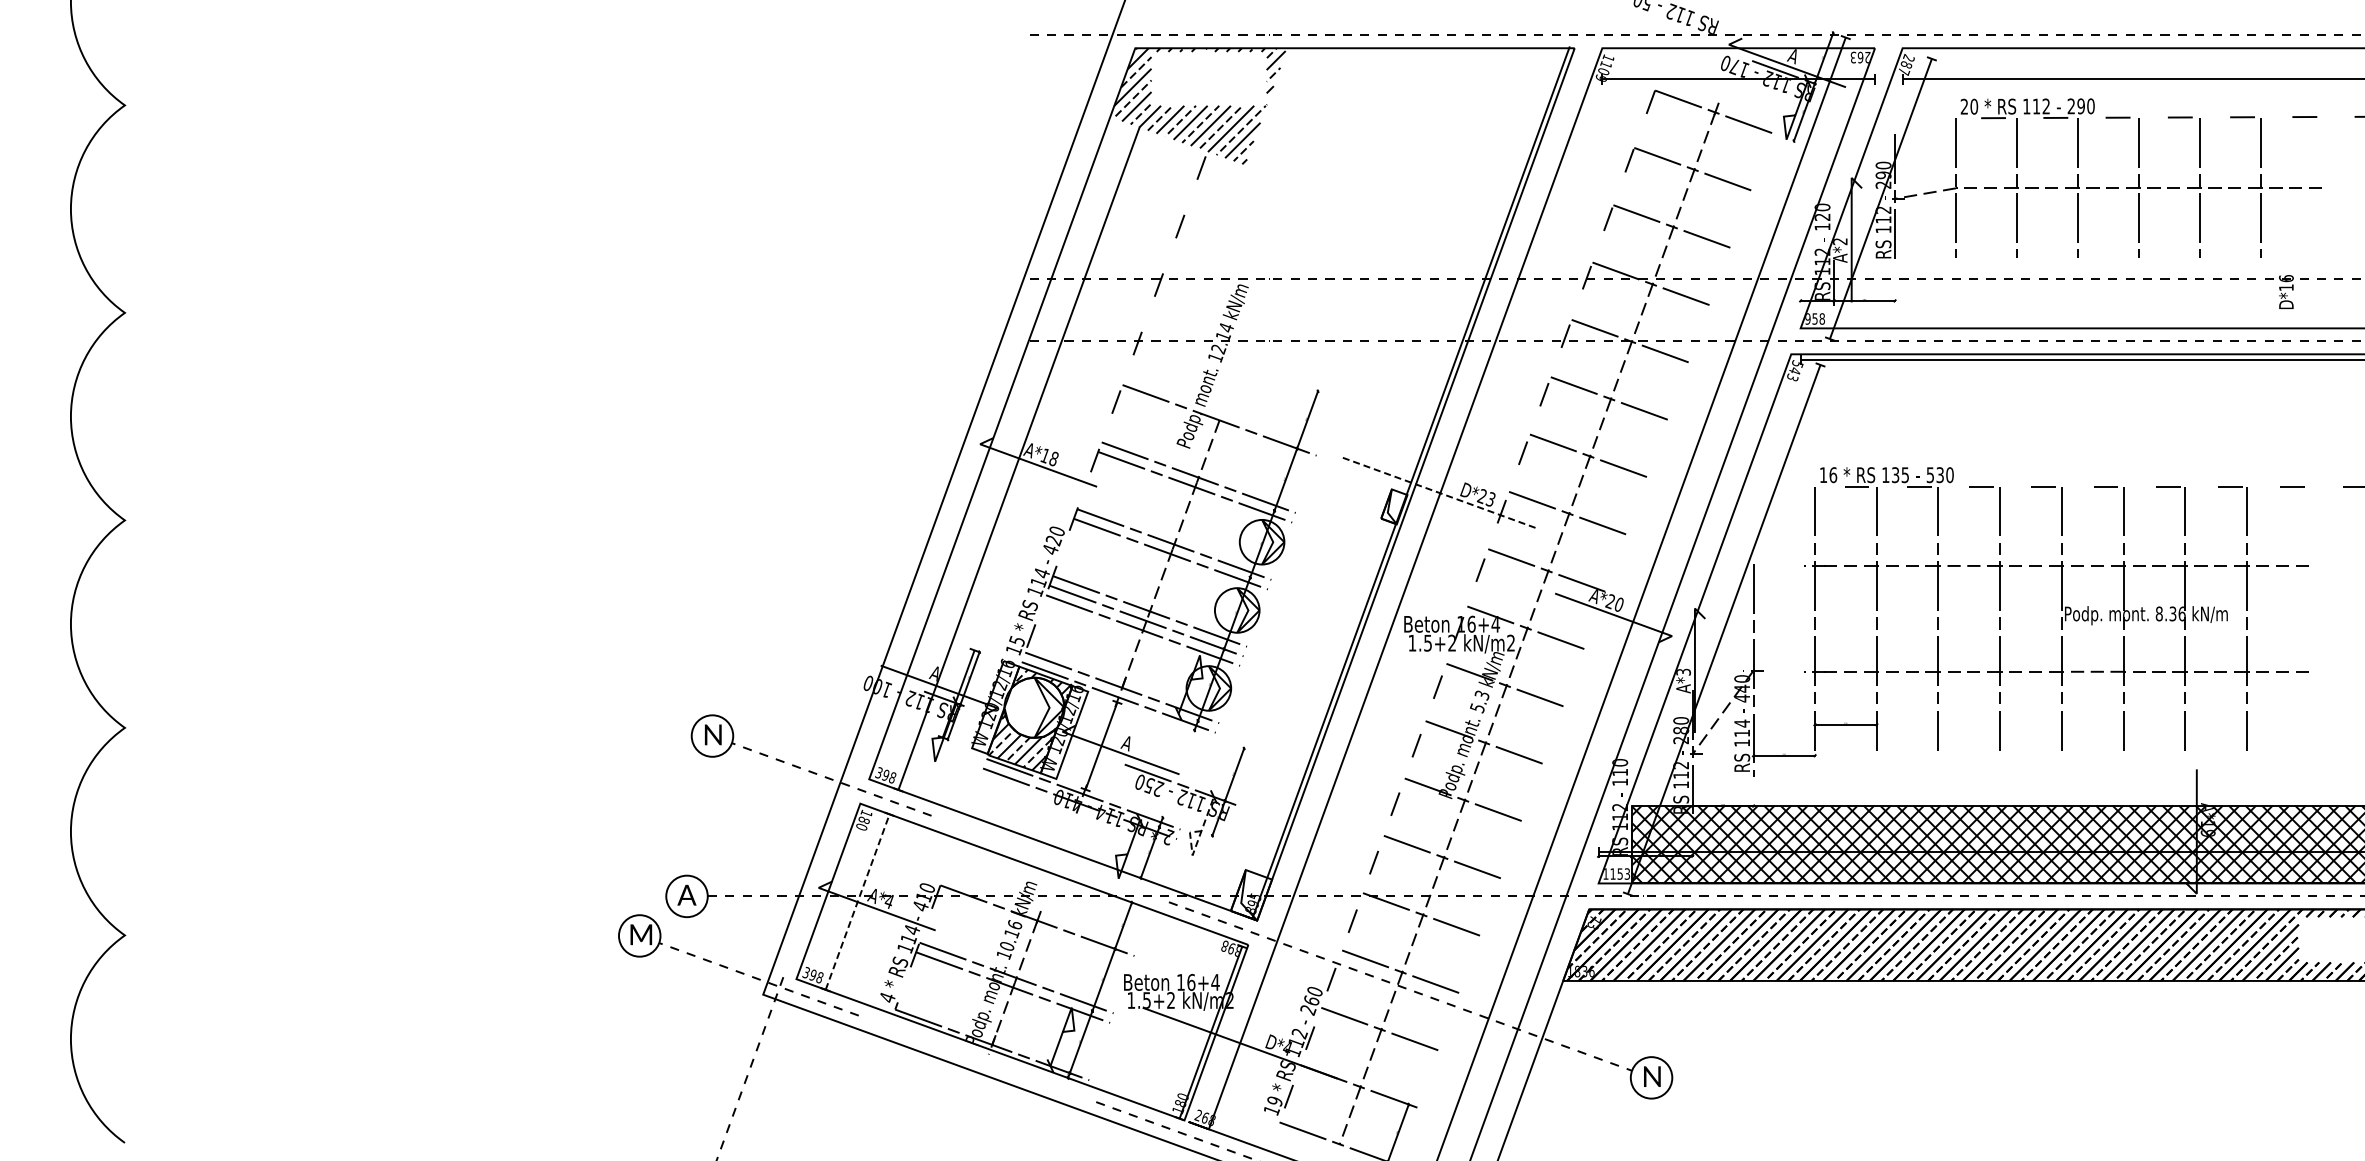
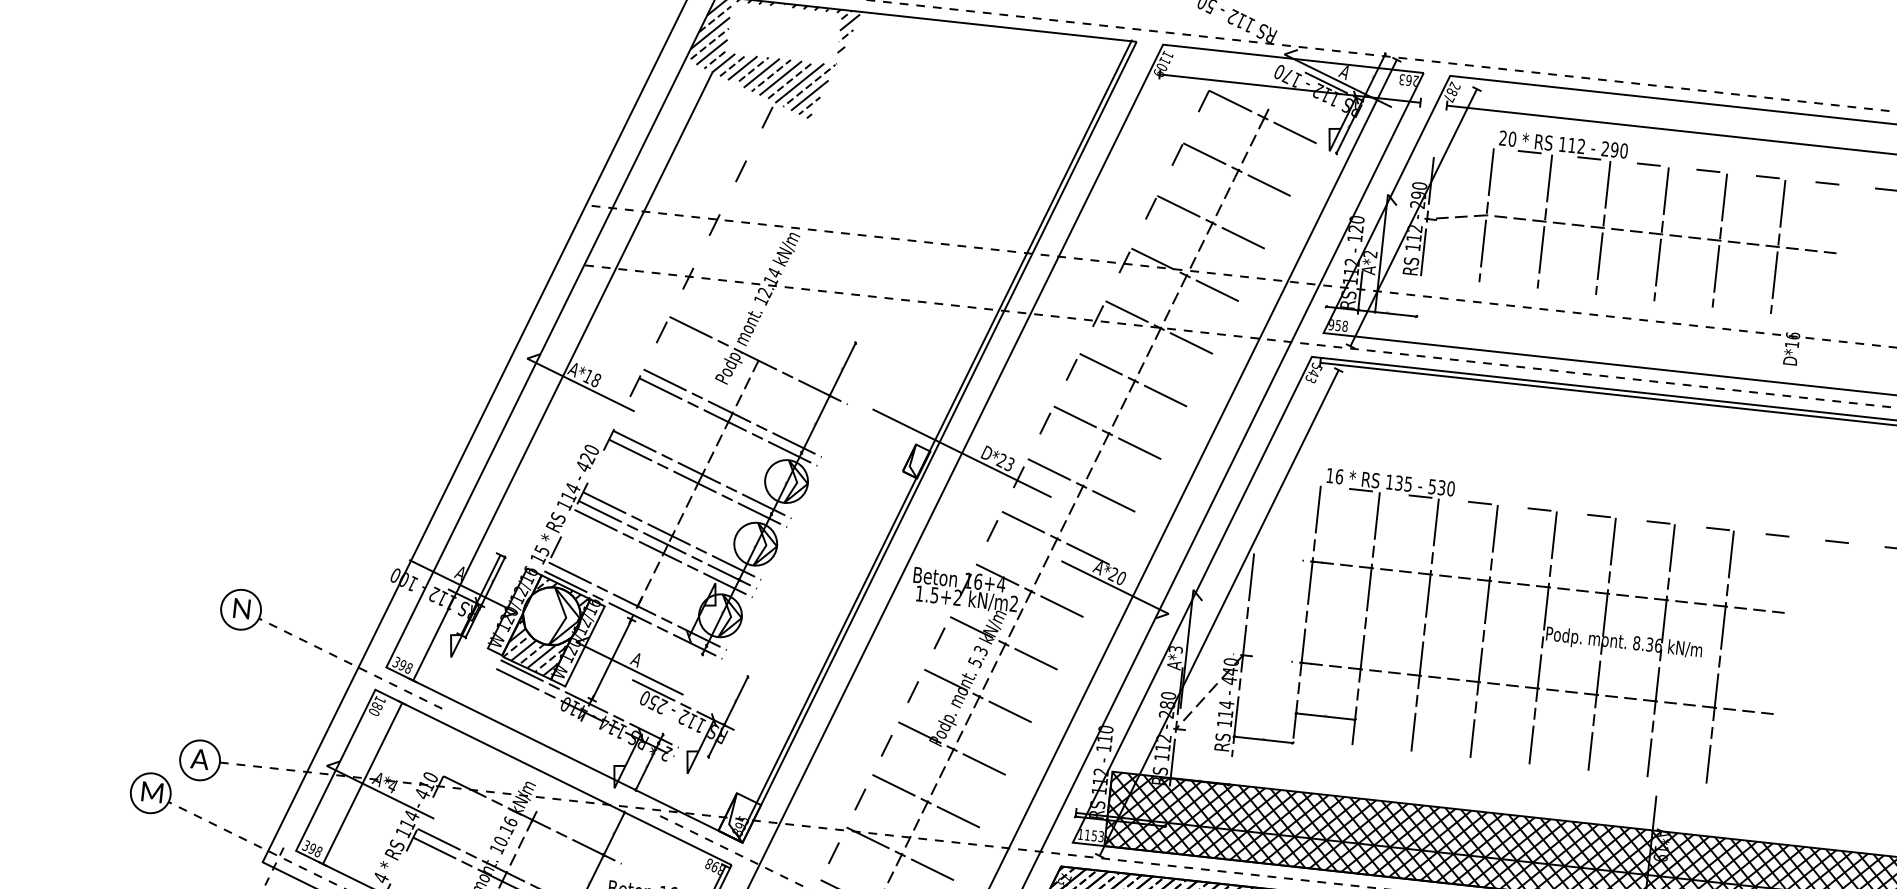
line: (1440, 493) -> (962, 453), dashed -> solid
line: (1196, 843) -> (692, 762), dashed -> solid
line: (857, 901) -> (362, 782), dashed -> solid

